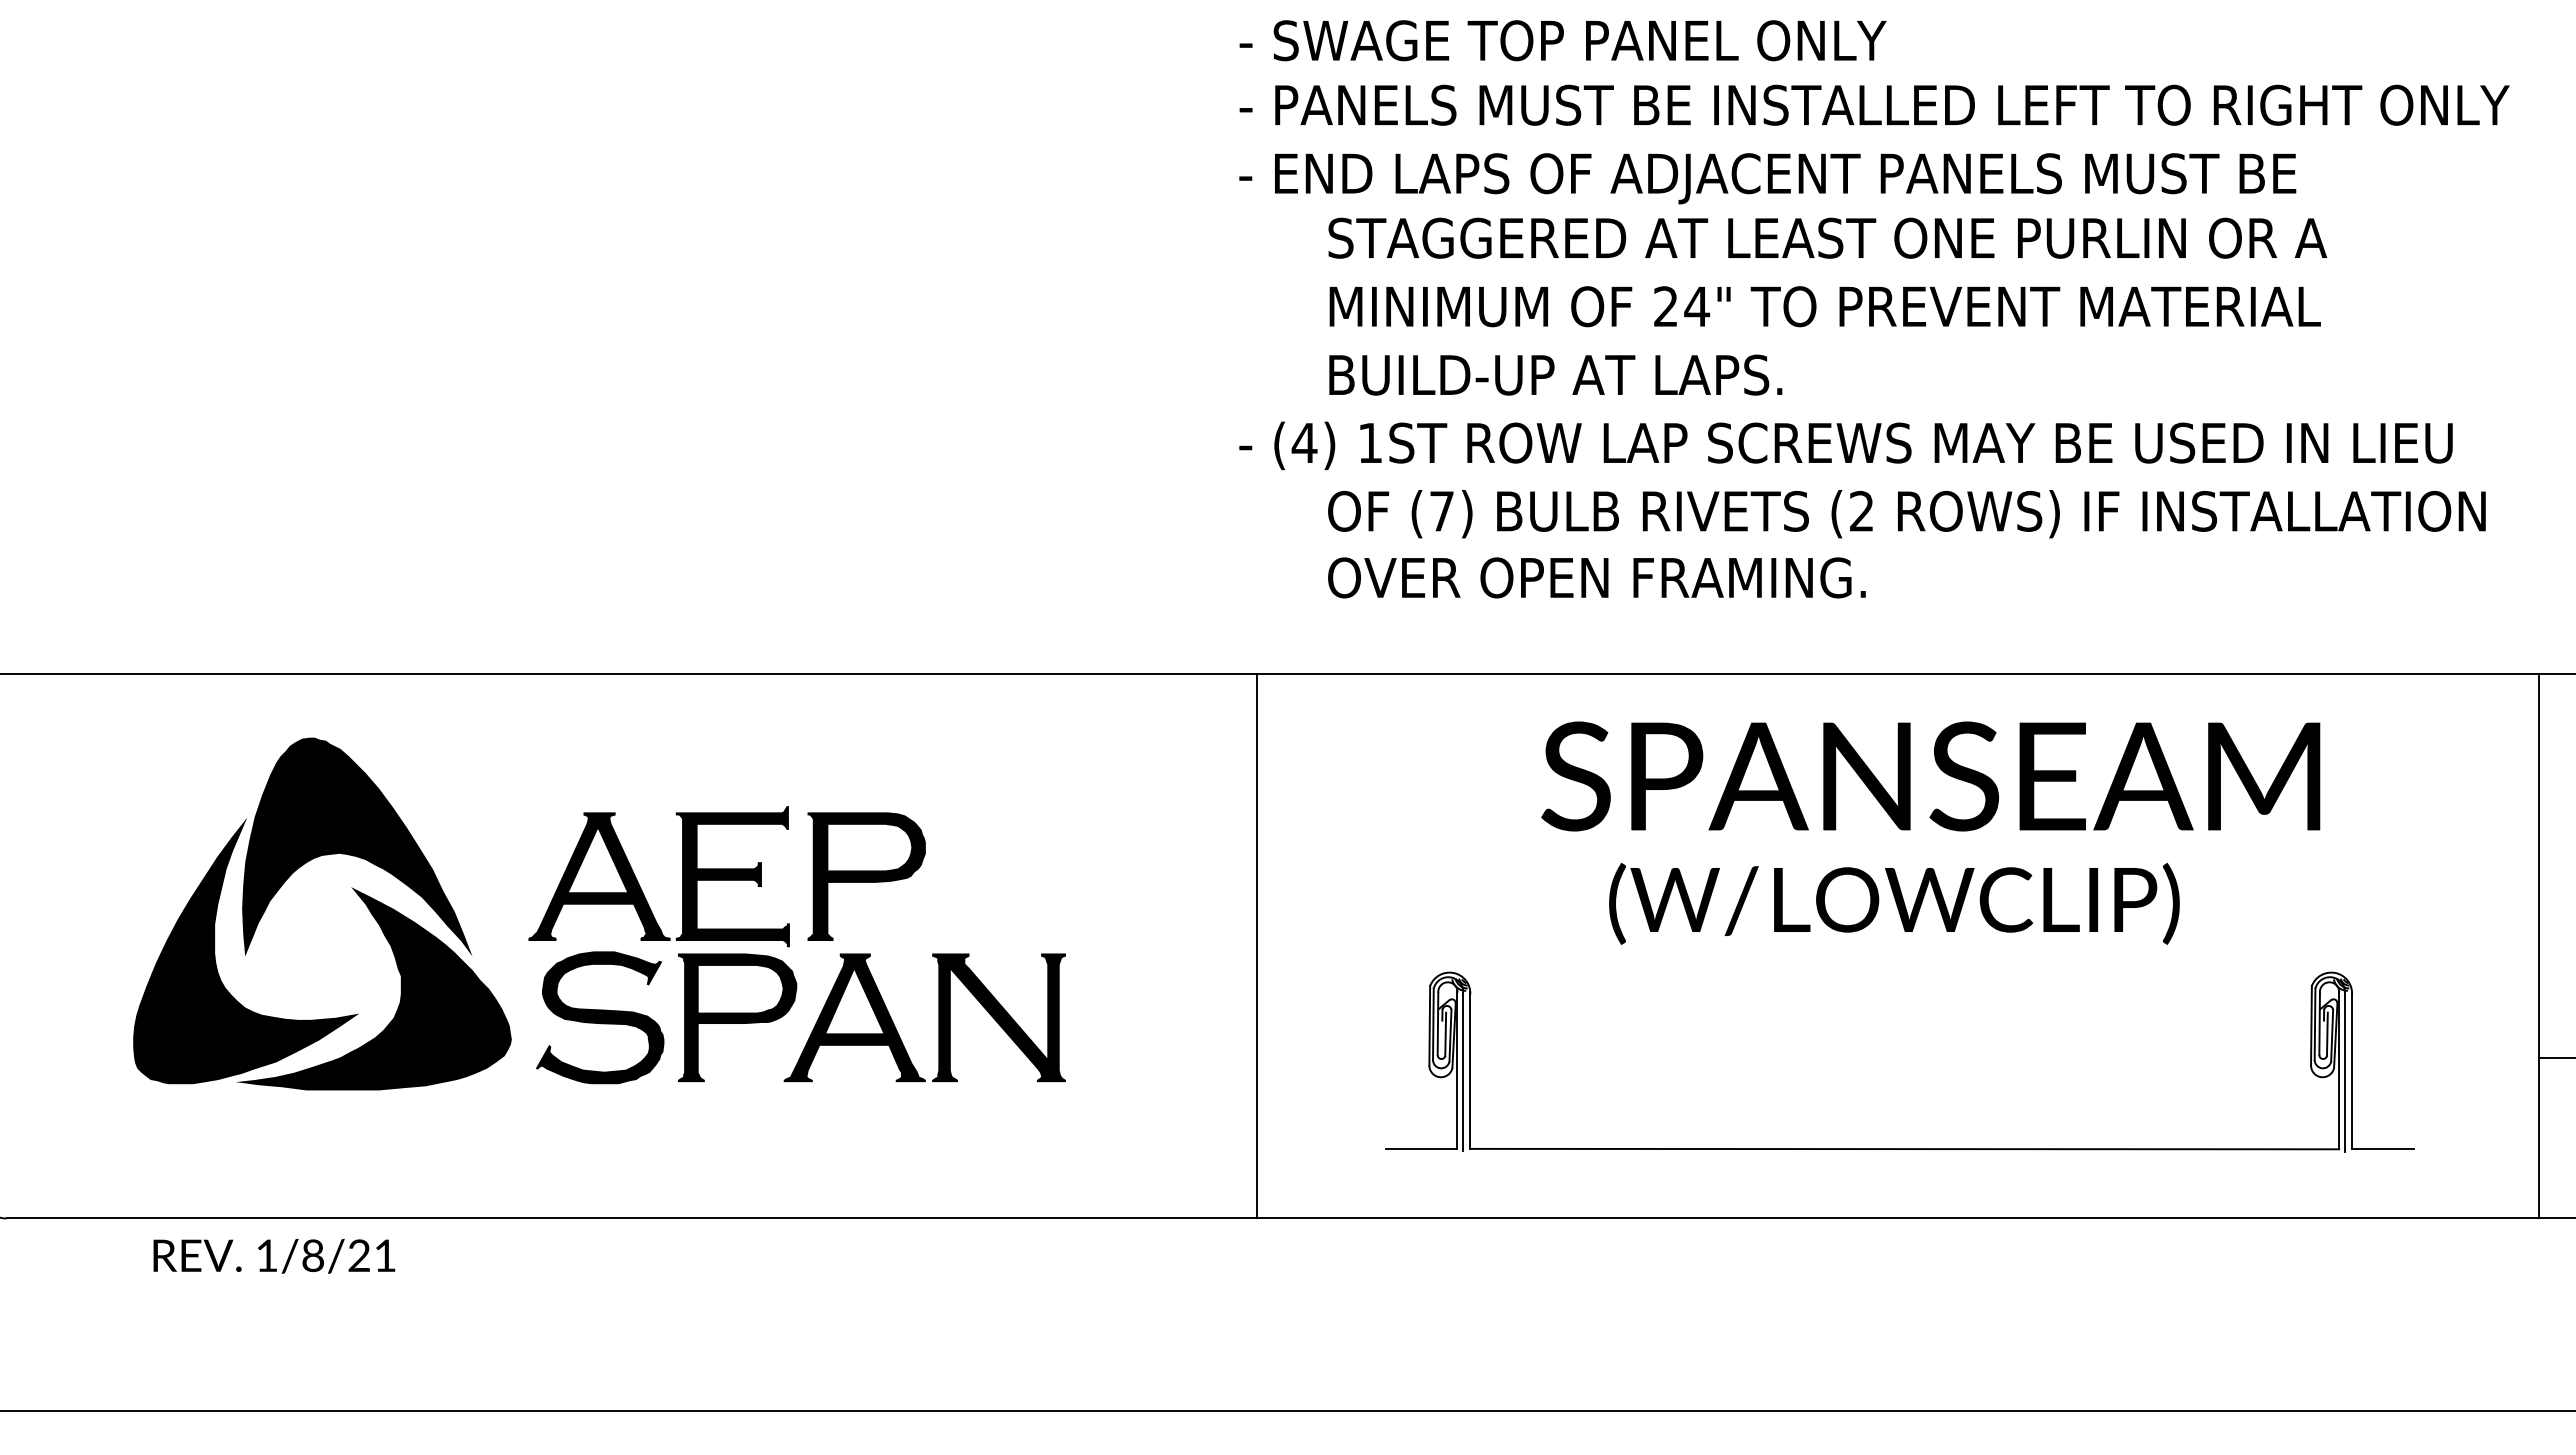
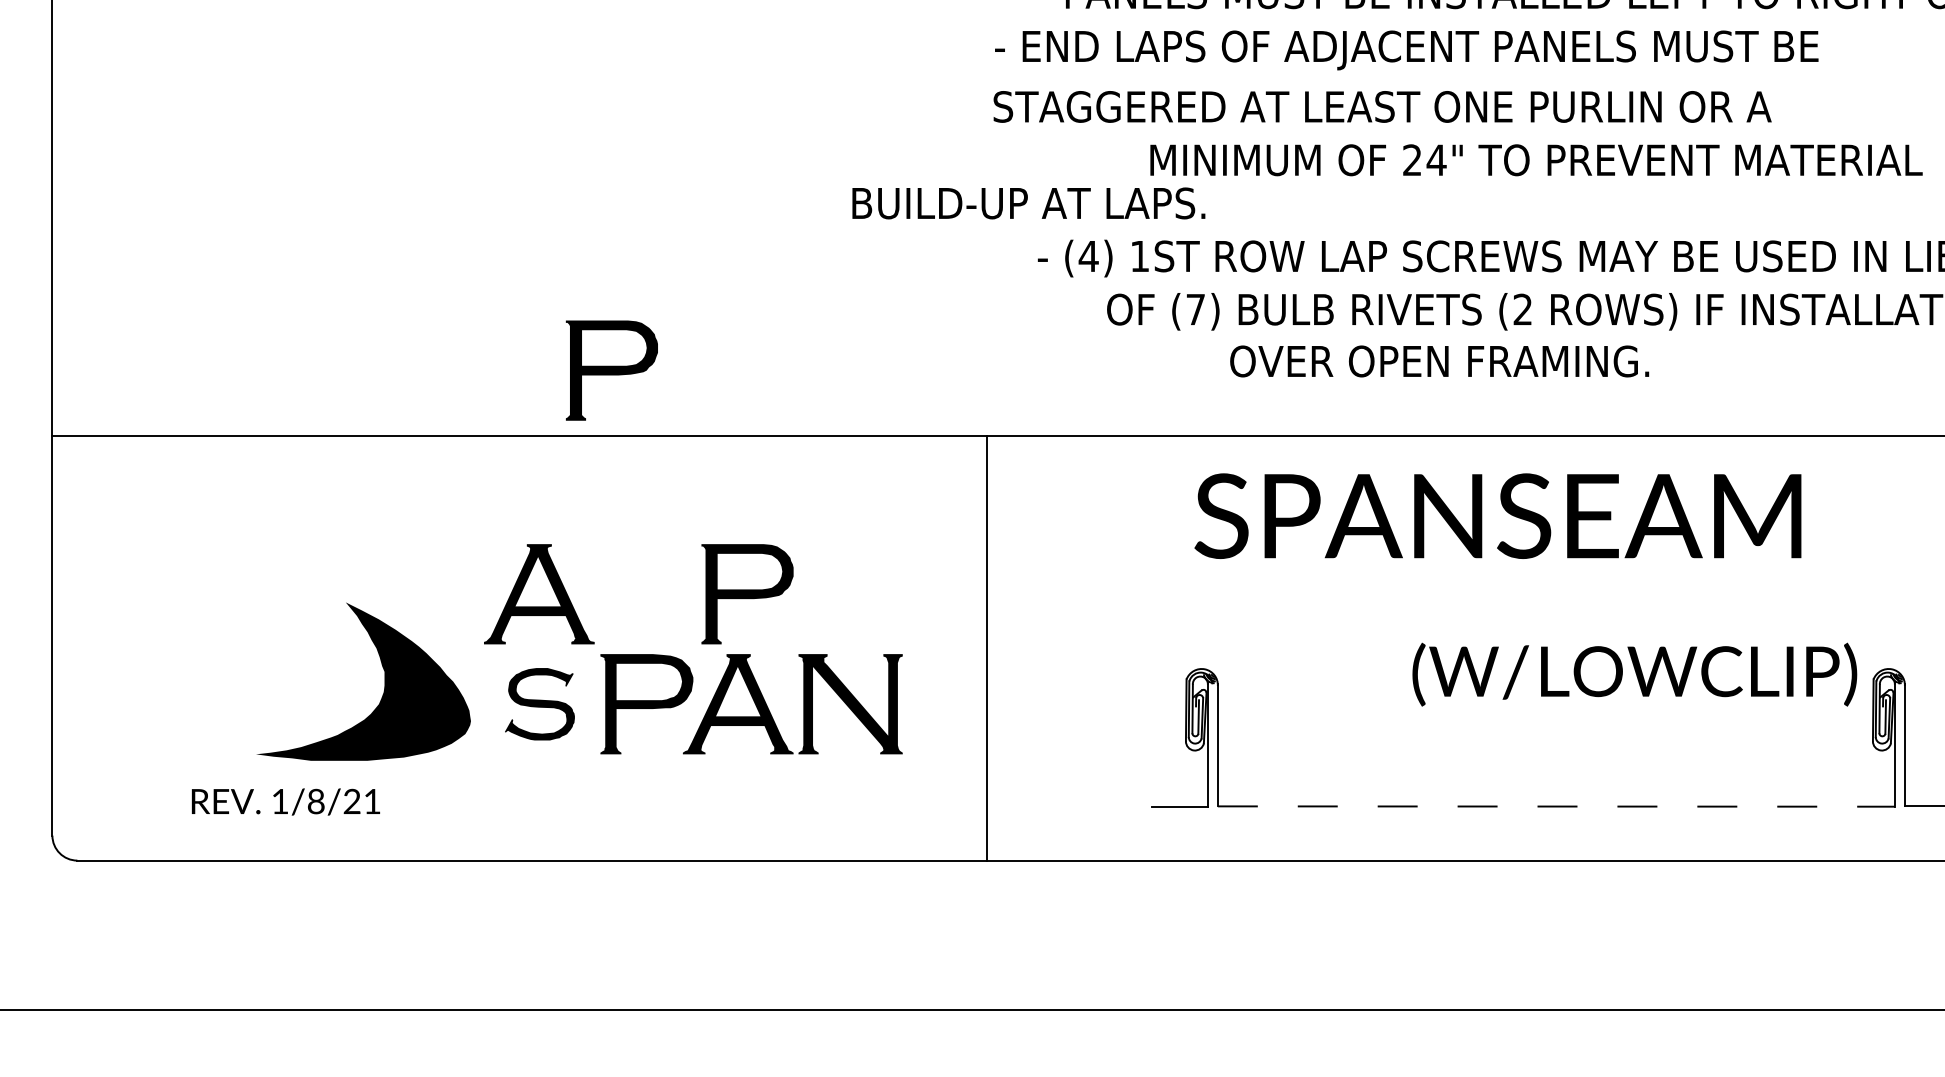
text: (1767, 178) -> (1406, 50), moved
text: (1827, 237) -> (1382, 106), moved
text: (1824, 306) -> (1535, 160), moved
text: (1555, 374) -> (1028, 202), moved
text: (1596, 577) -> (1439, 361), moved
part: (692, 589) -> (611, 370), added
text: (1930, 776) -> (1497, 516), moved
fill: (357, 846) -> (350, 570), removed
fill: (732, 876) -> (642, 594), removed
text: (1894, 903) -> (1634, 674), moved
line: (1256, 945) -> (987, 647), moved
fill: (246, 950) -> (264, 651), removed
part: (600, 1017) -> (540, 703), size x0.7
line: (1463, 1070) -> (1212, 745), removed
line: (2344, 1071) -> (1899, 746), removed
line: (1905, 1149) -> (1556, 806), solid -> dashed
text: (274, 1255) -> (286, 801), moved

